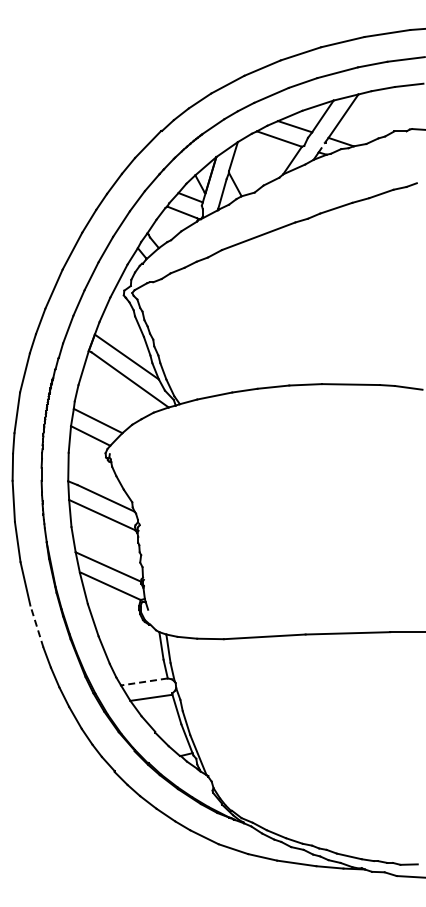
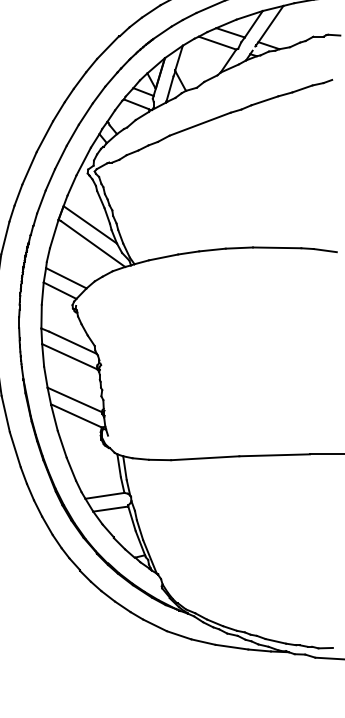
line: (36, 626) -> (14, 449), dashed -> solid
line: (144, 681) -> (105, 495), dashed -> solid

